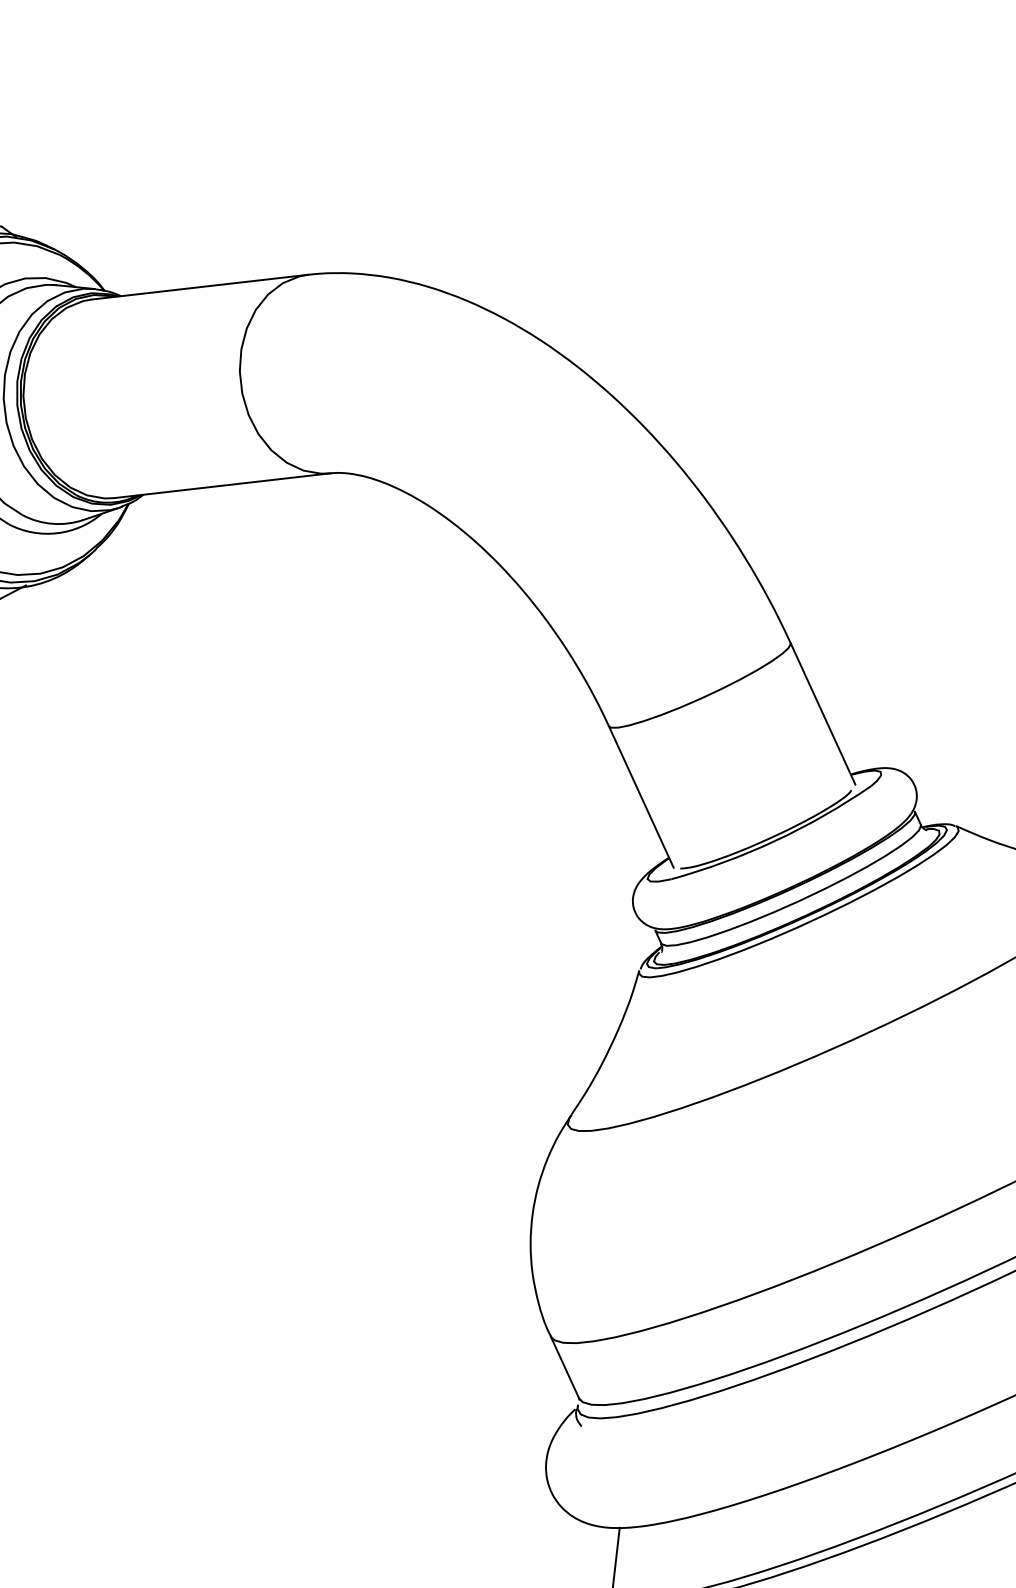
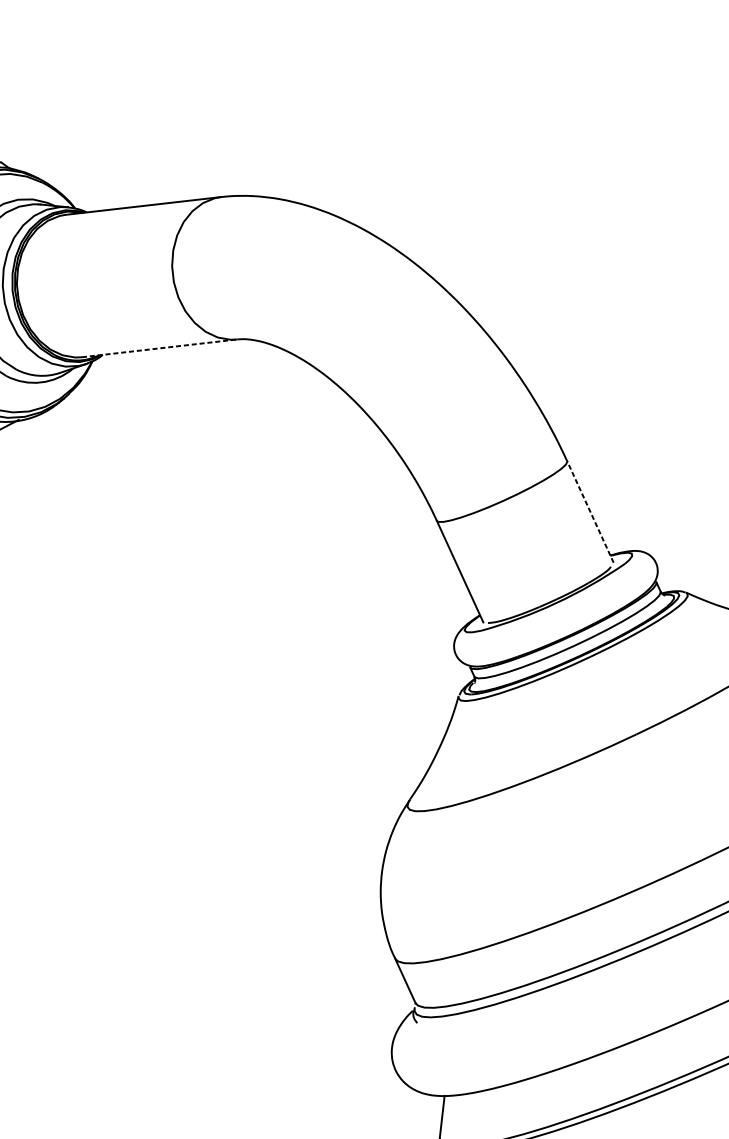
line: (222, 485) -> (159, 348), solid -> dashed
line: (823, 713) -> (590, 511), solid -> dashed

